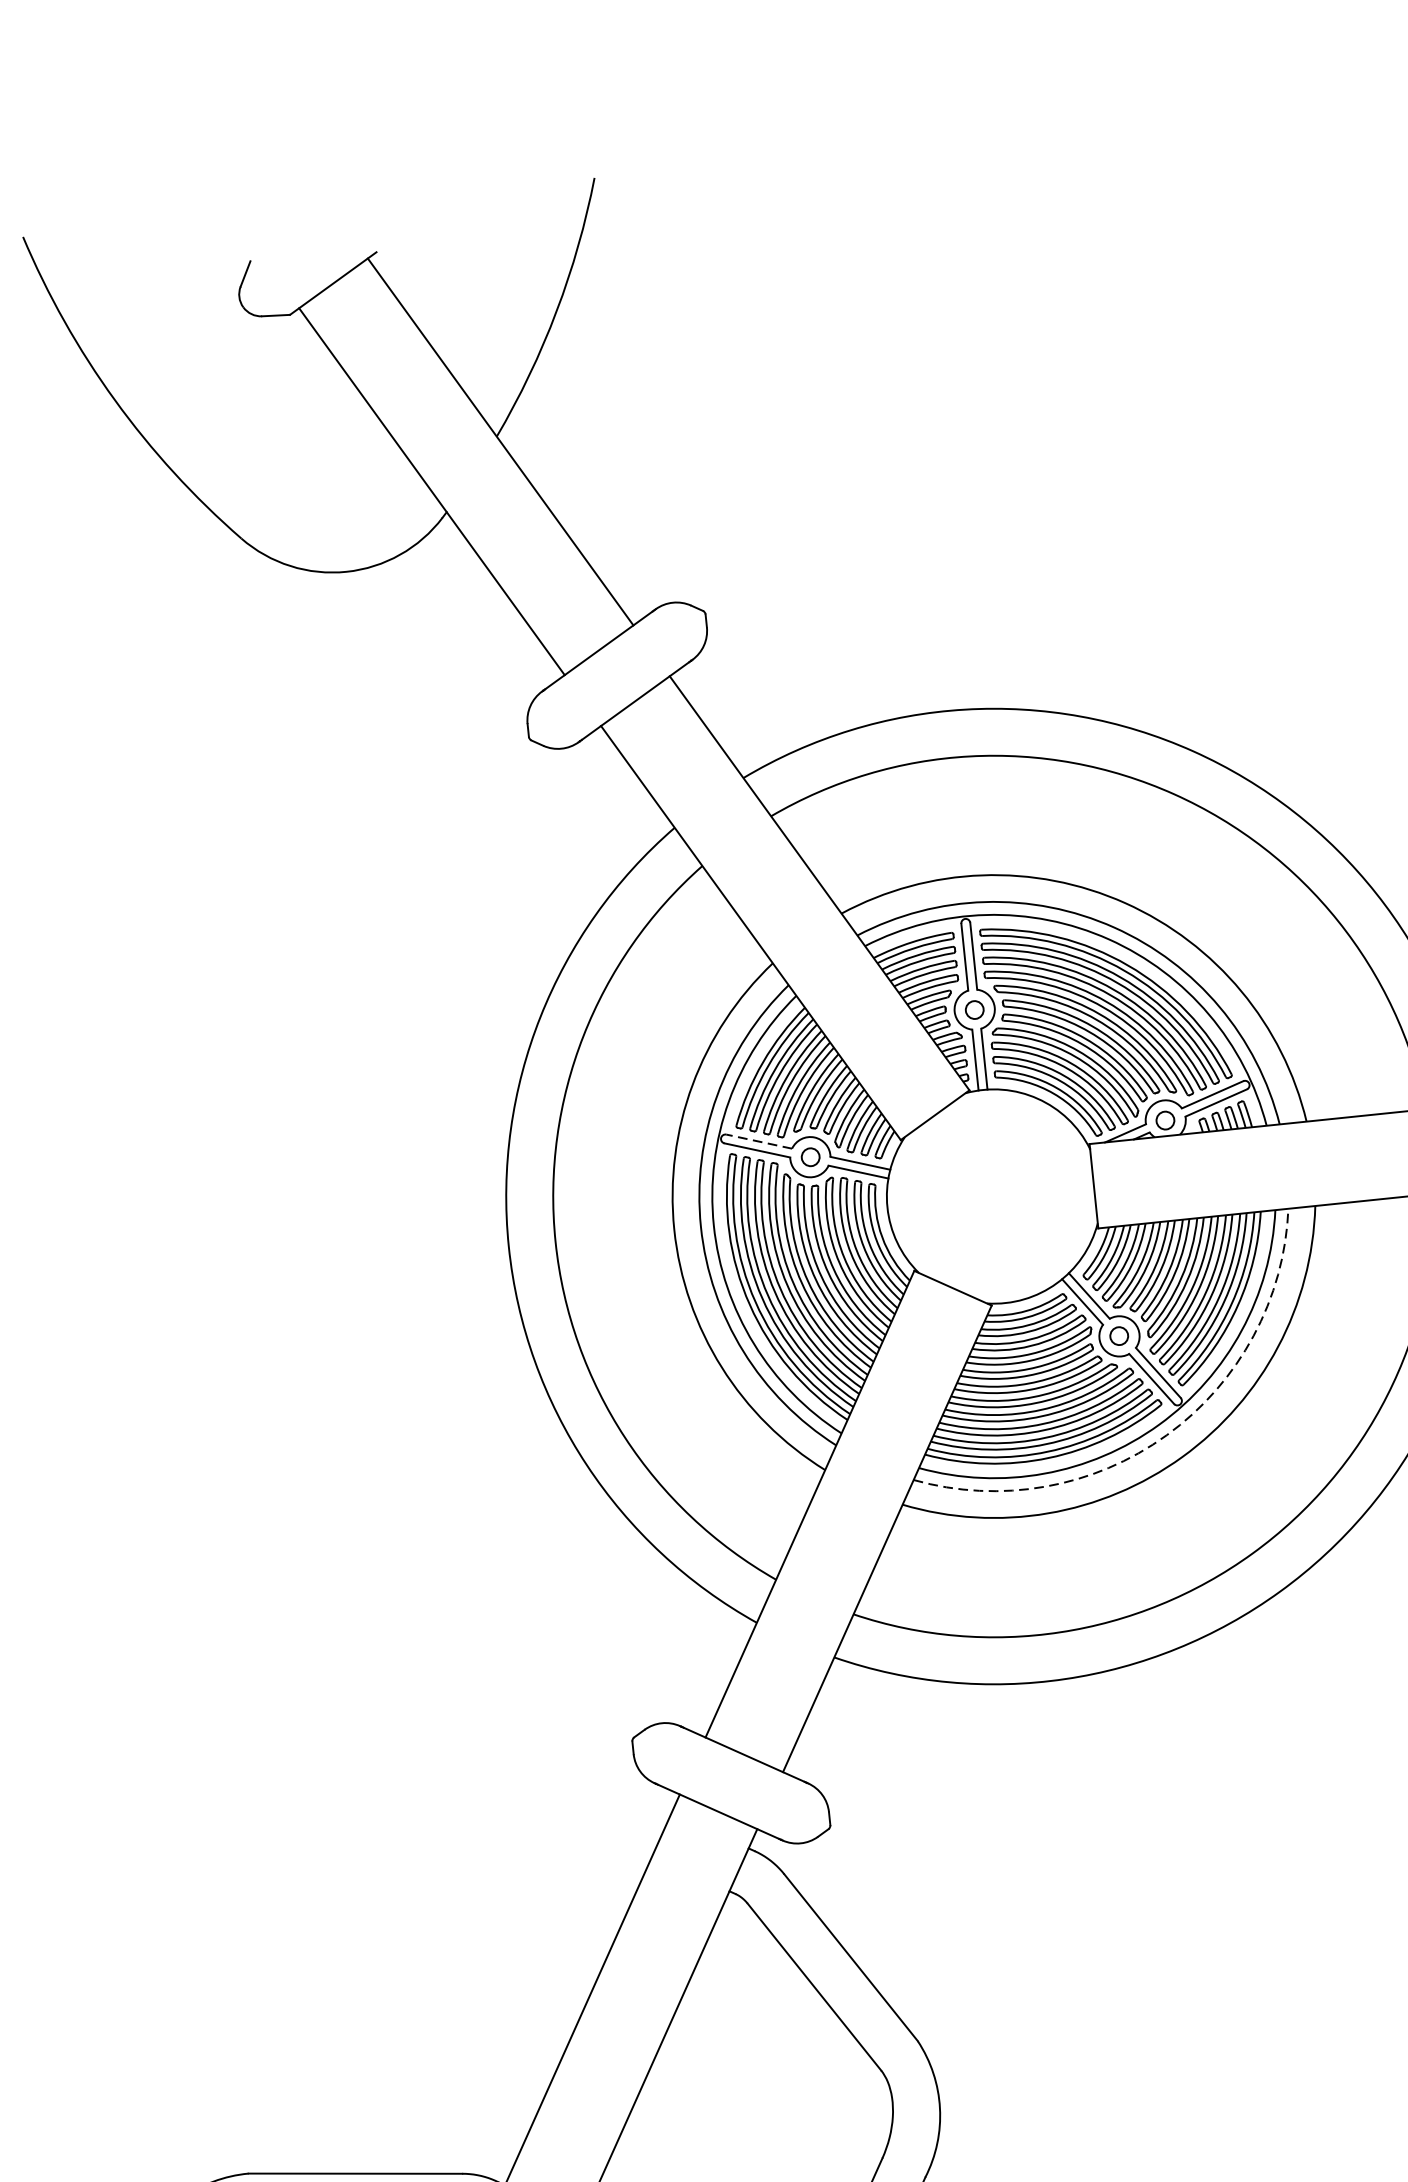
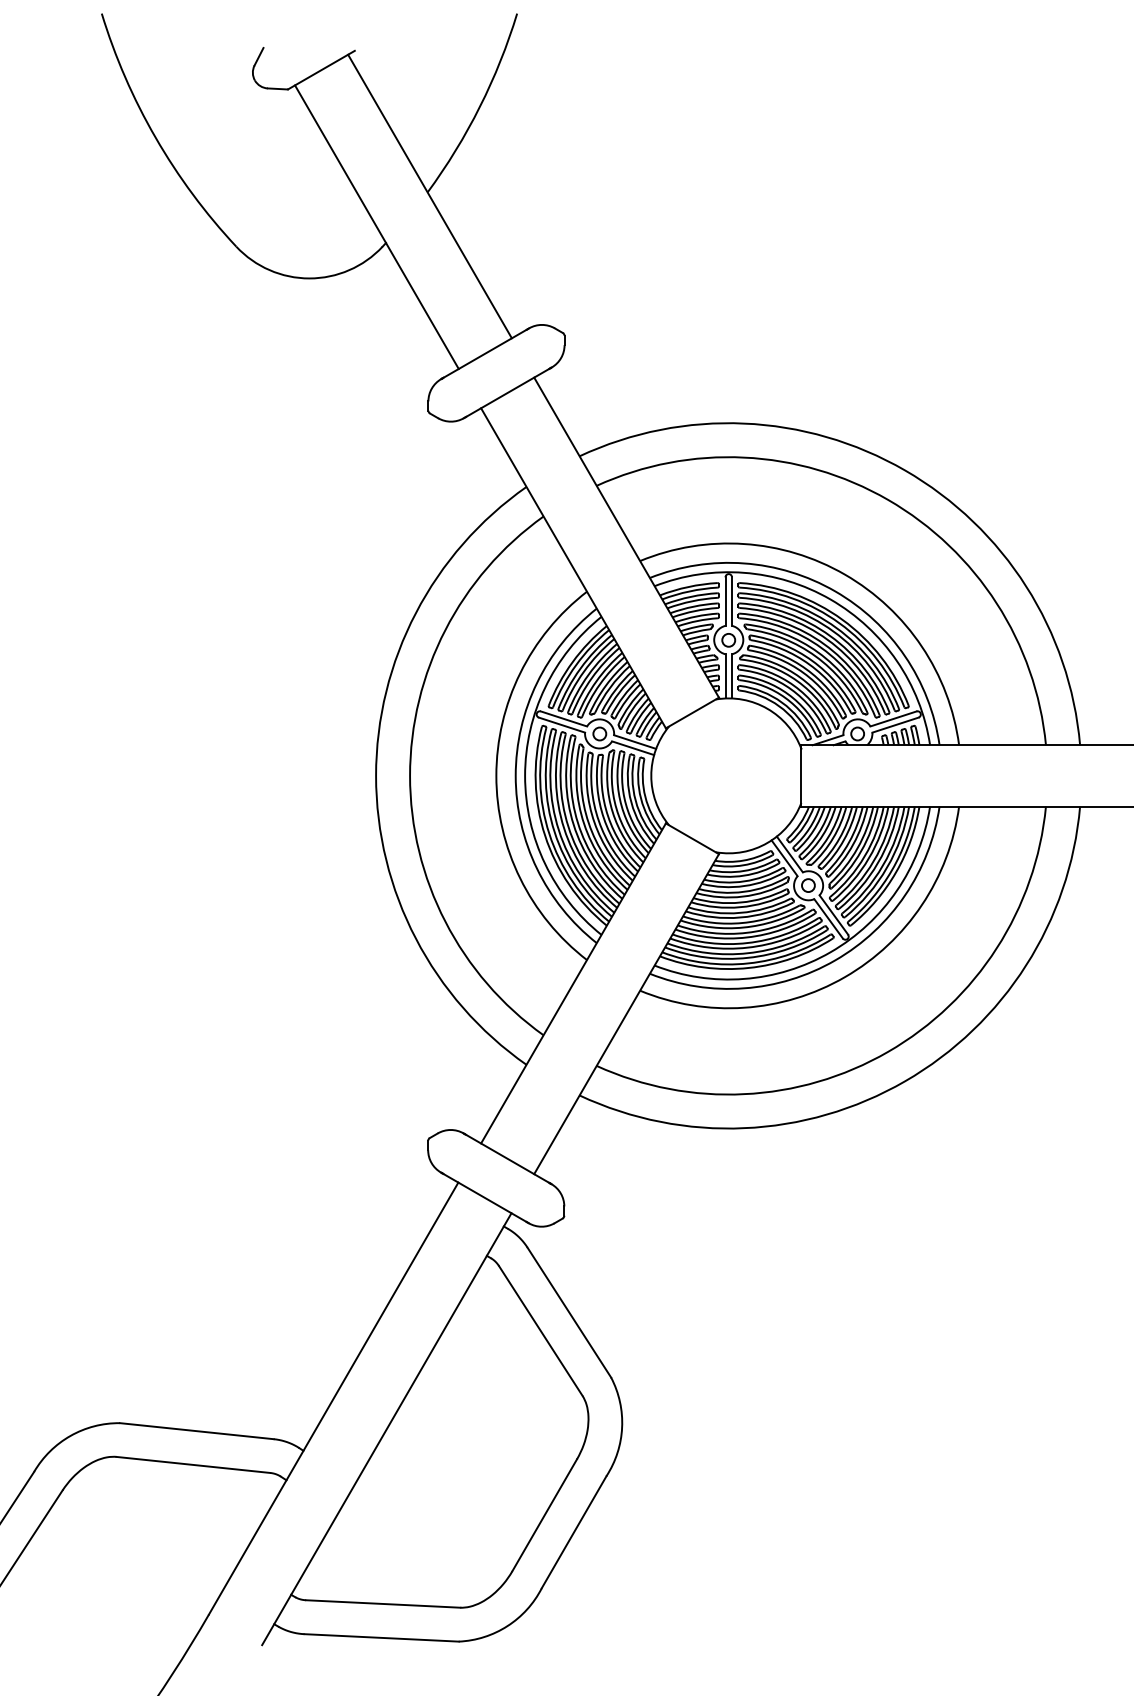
line: (758, 1141) -> (563, 718), dashed -> solid
arc: (1167, 1435) -> (835, 960), dashed -> solid

